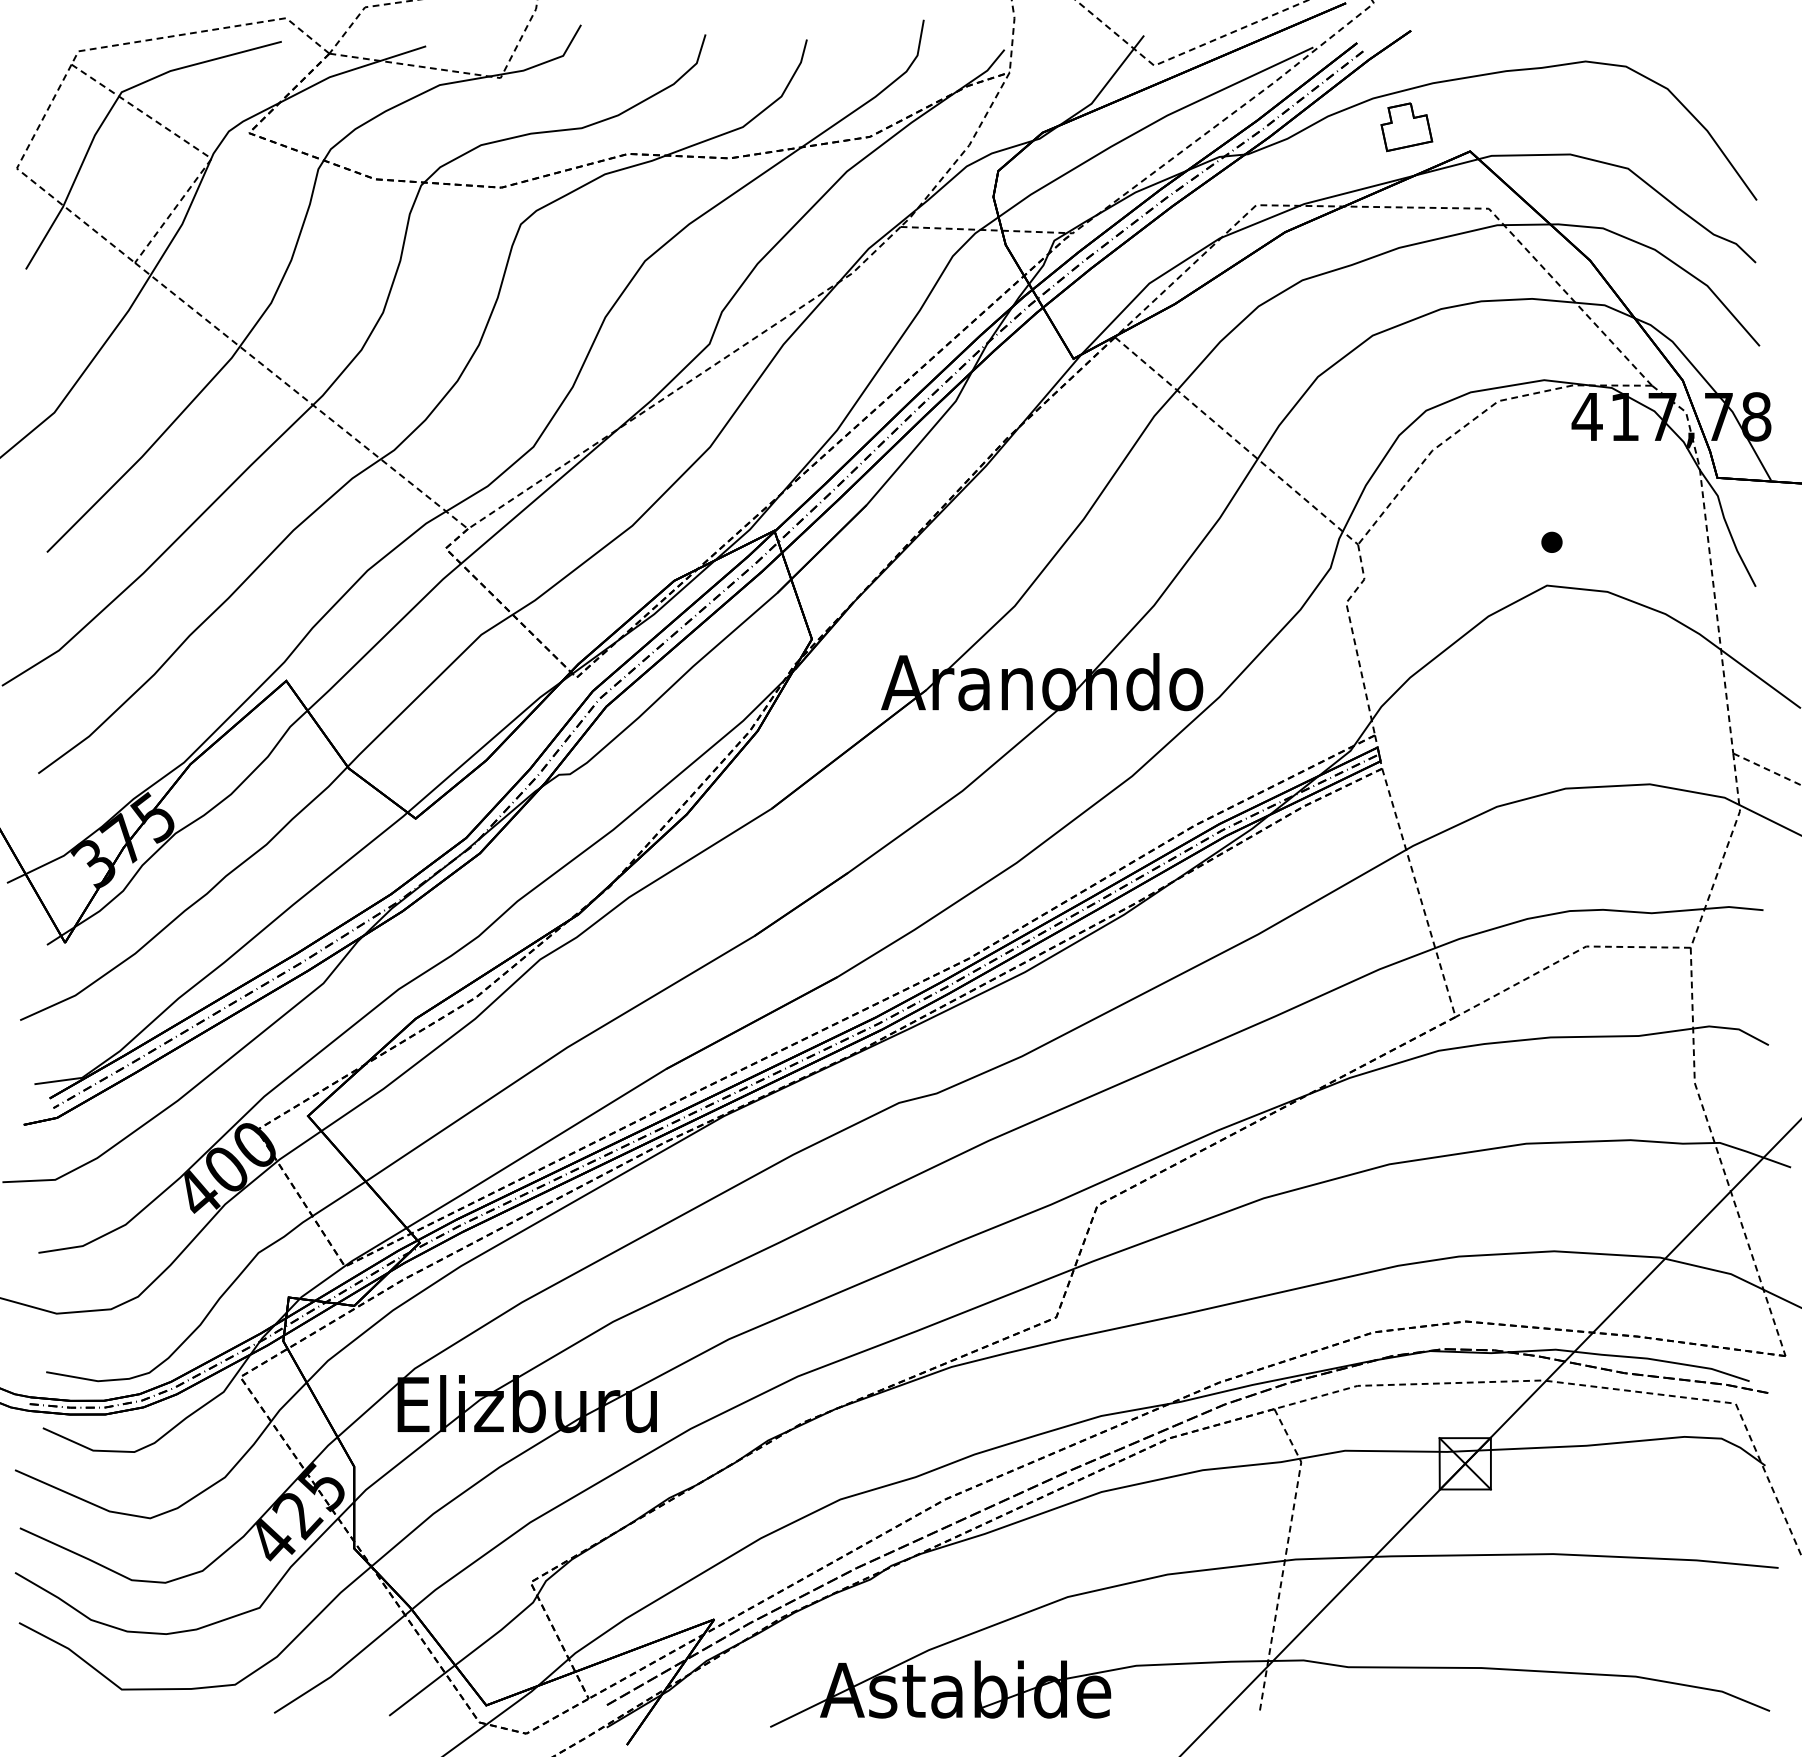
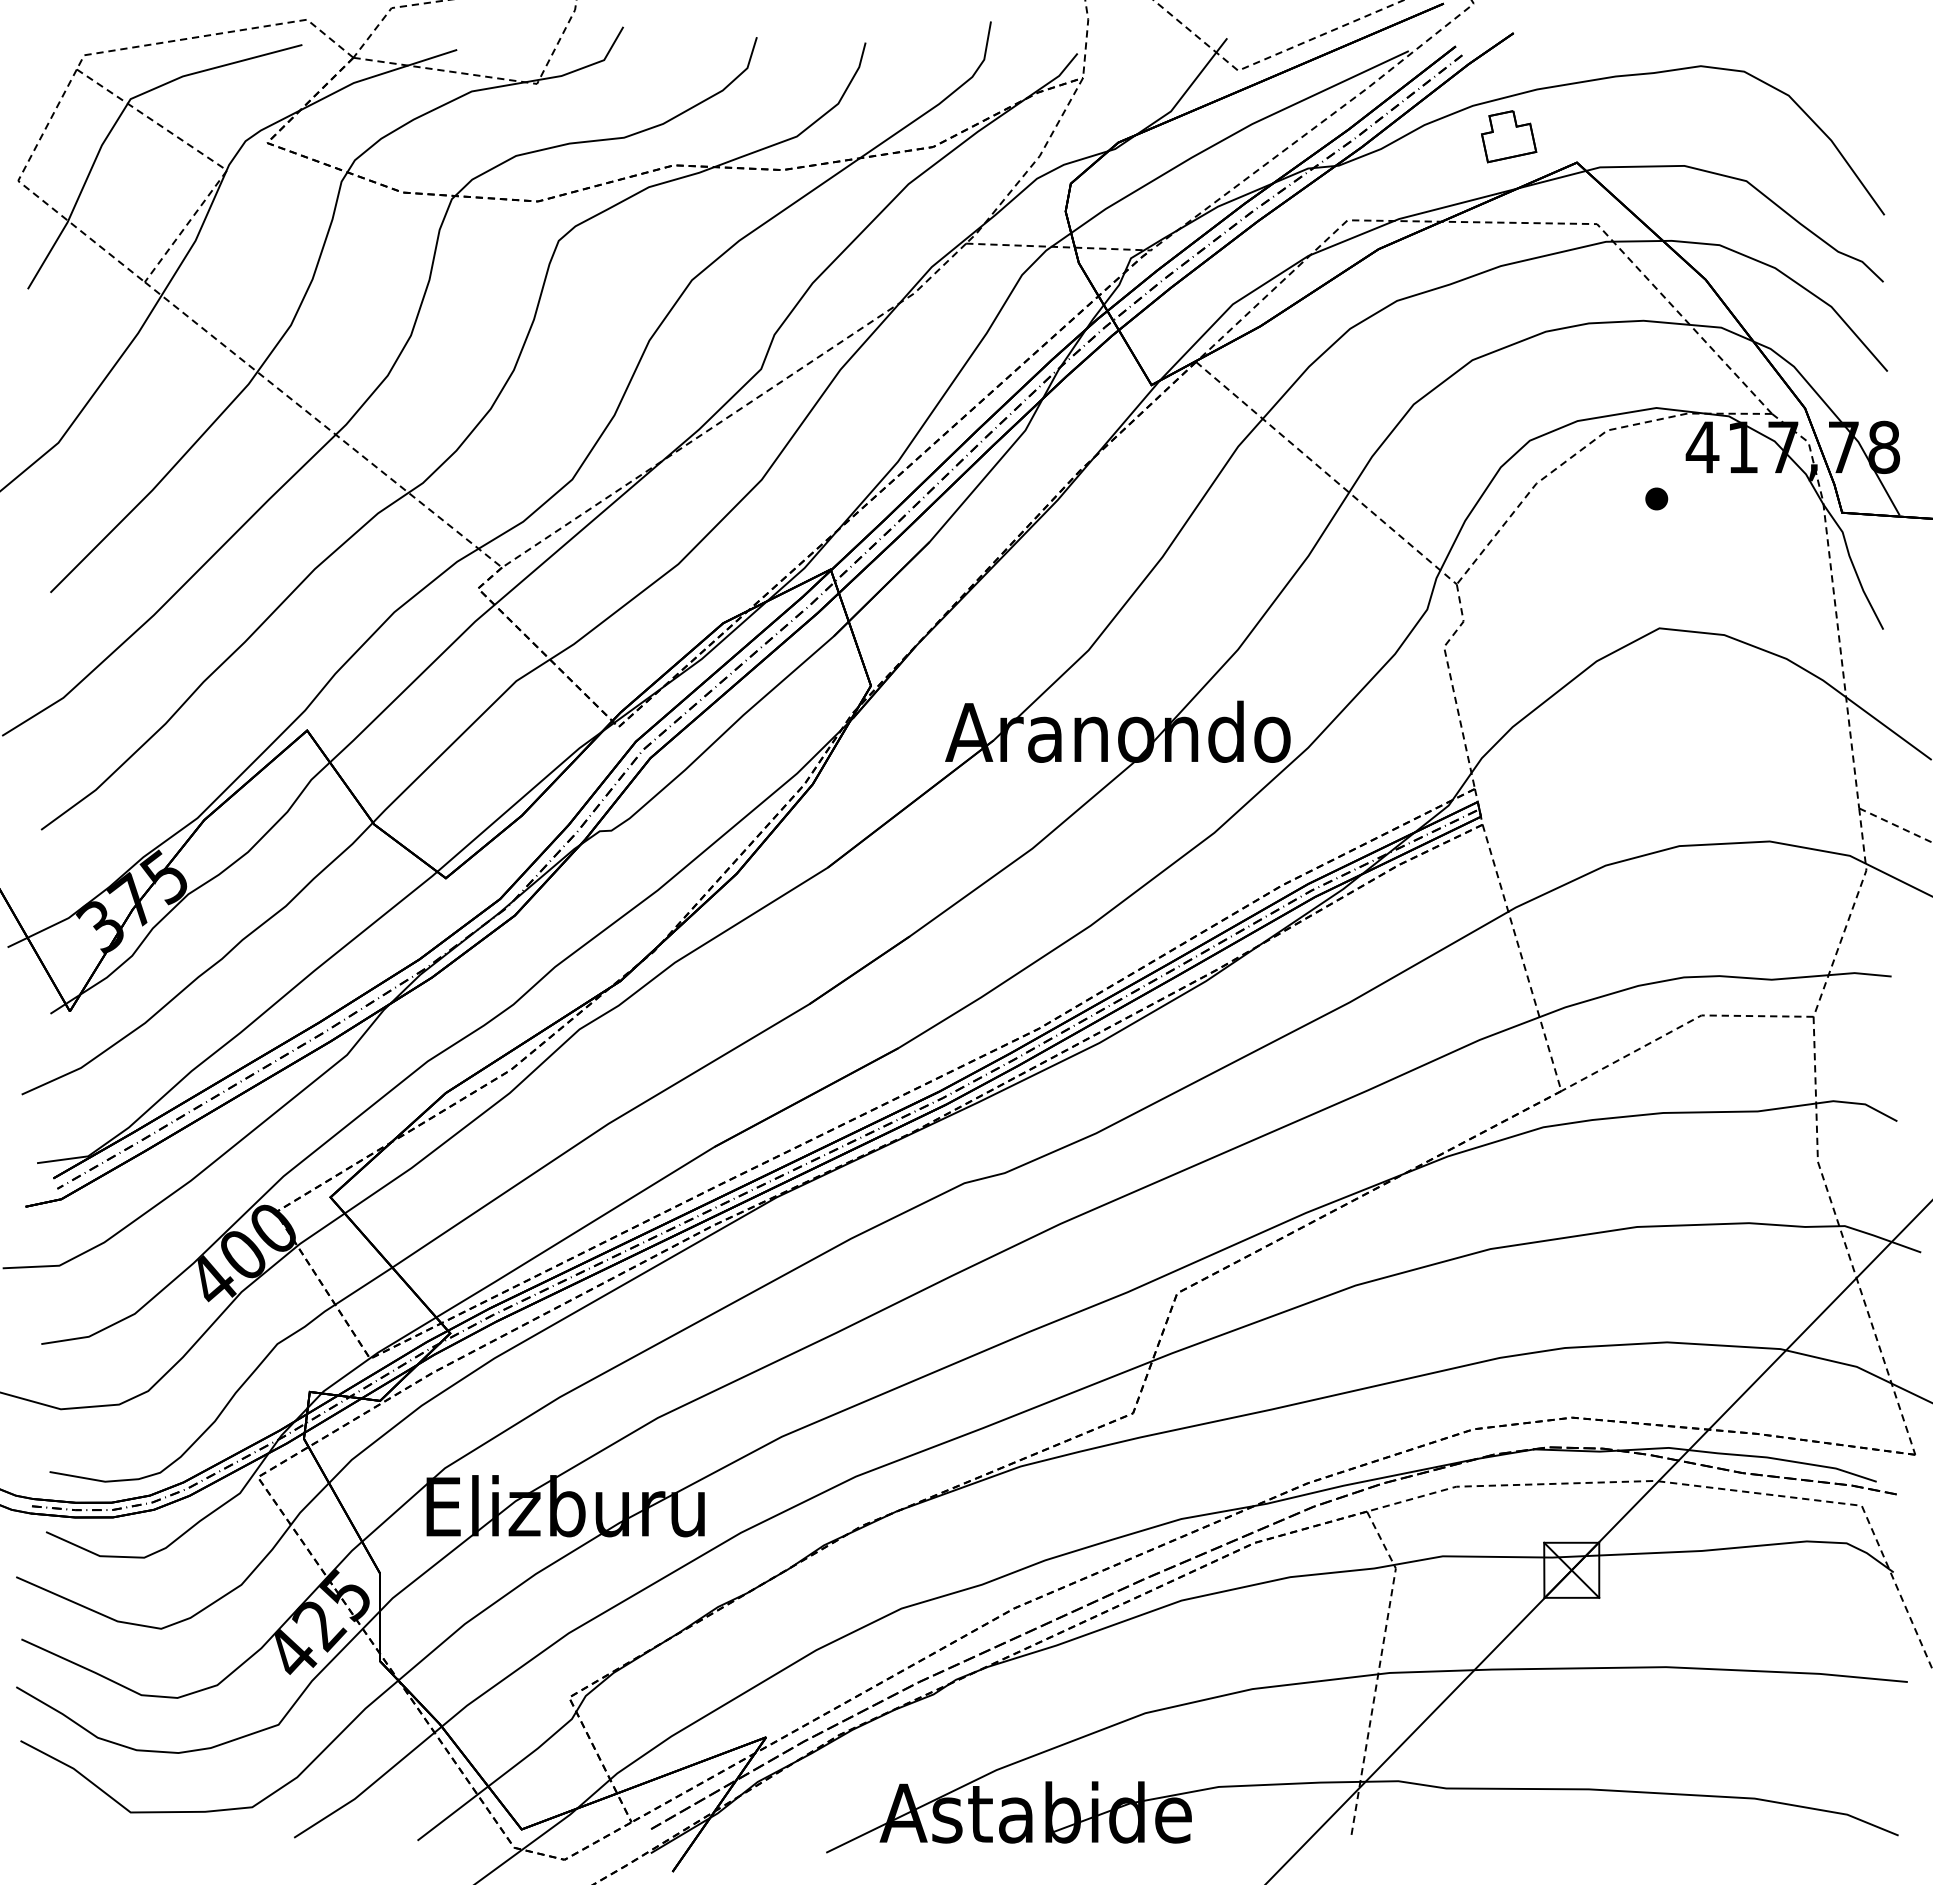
part: (1551, 541) -> (1656, 498), moved

